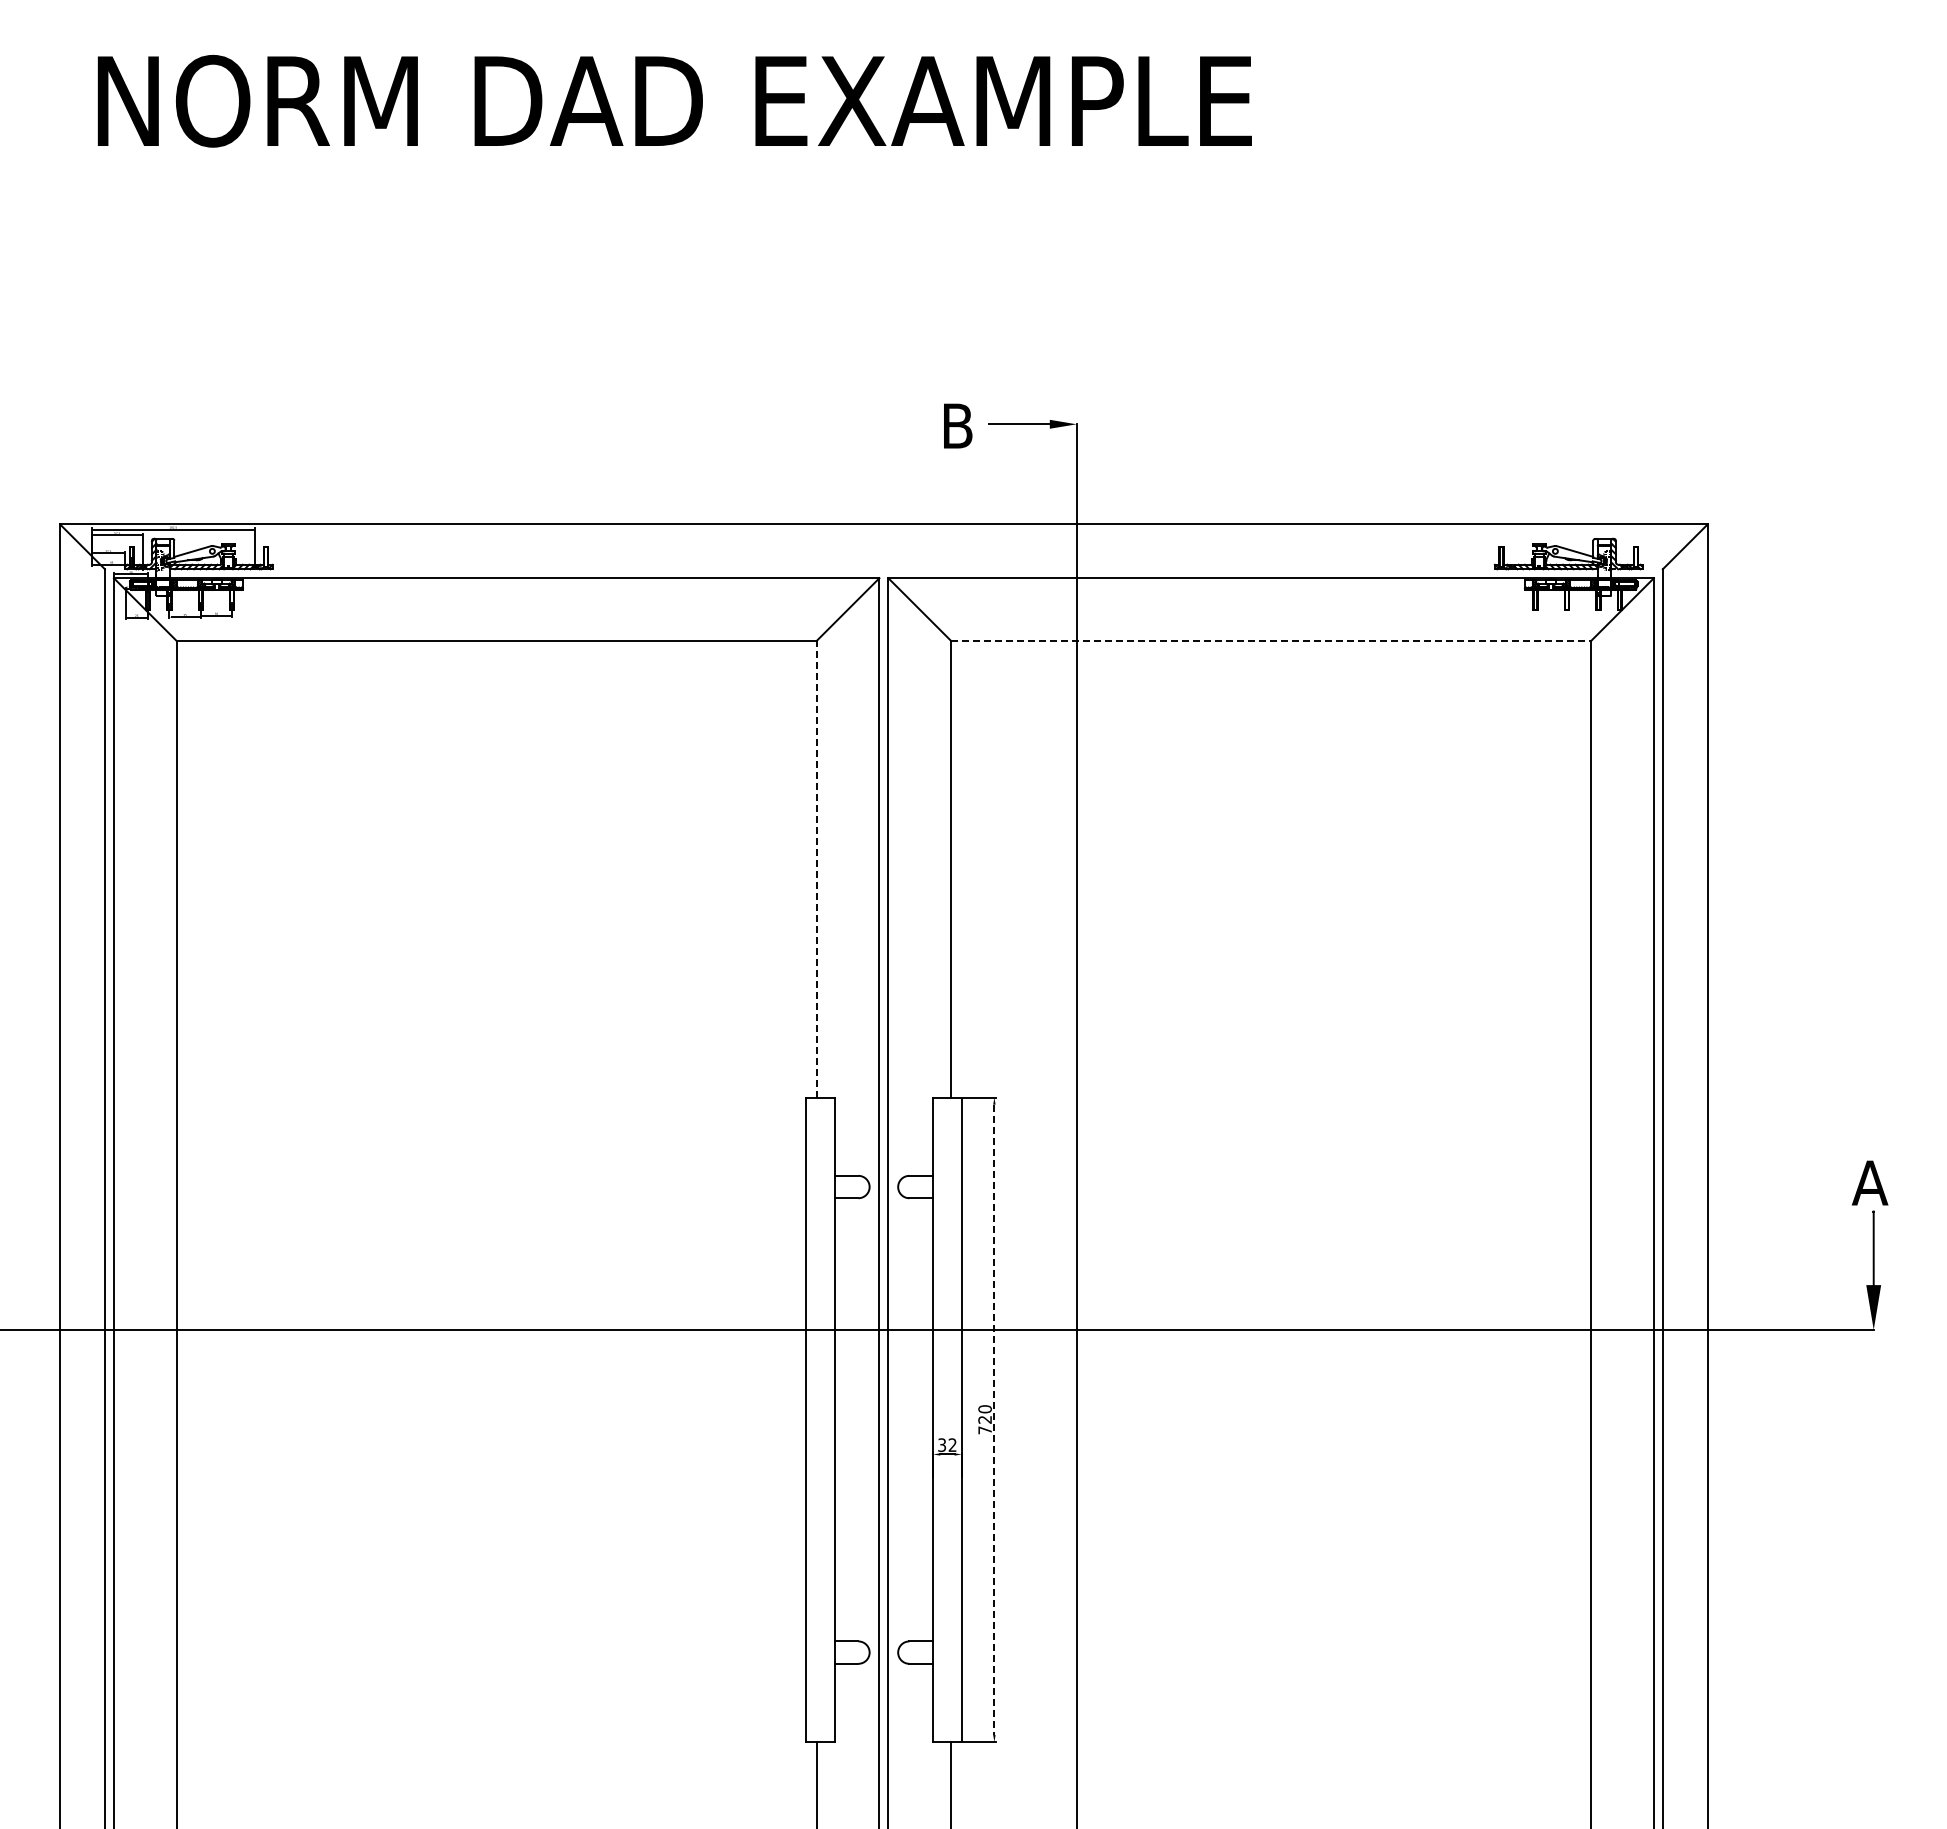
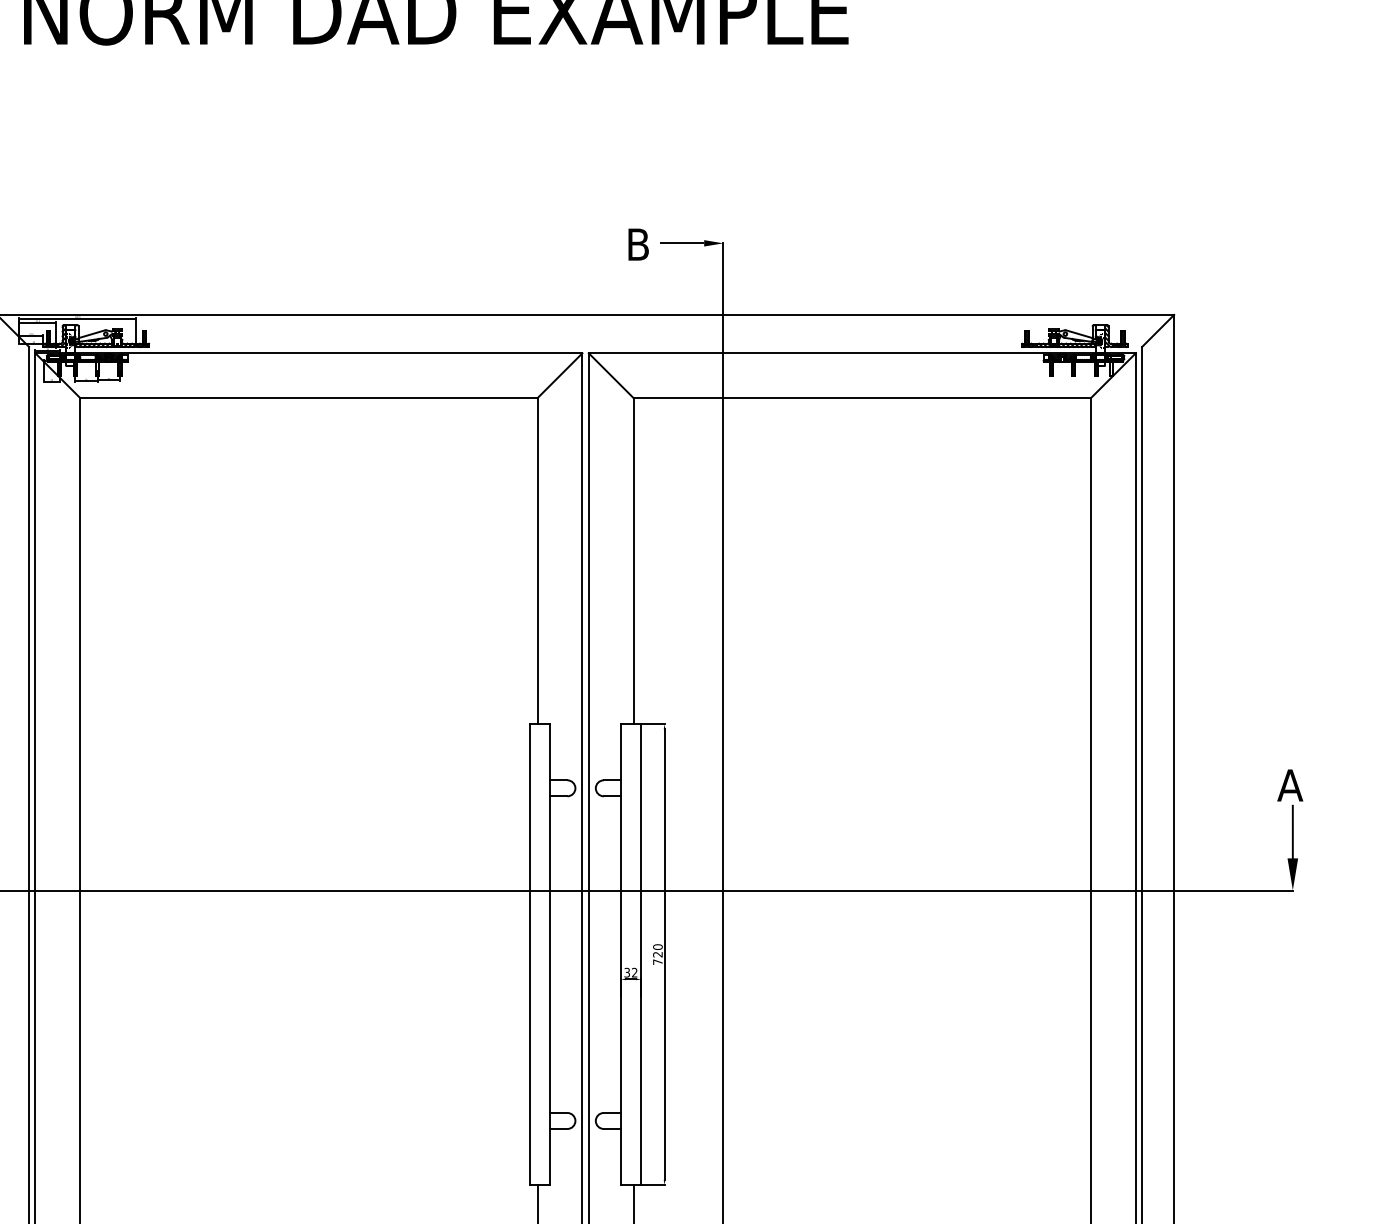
line: (1271, 640) -> (862, 397), dashed -> solid
line: (816, 868) -> (537, 560), dashed -> solid
line: (994, 1420) -> (664, 955), dashed -> solid

